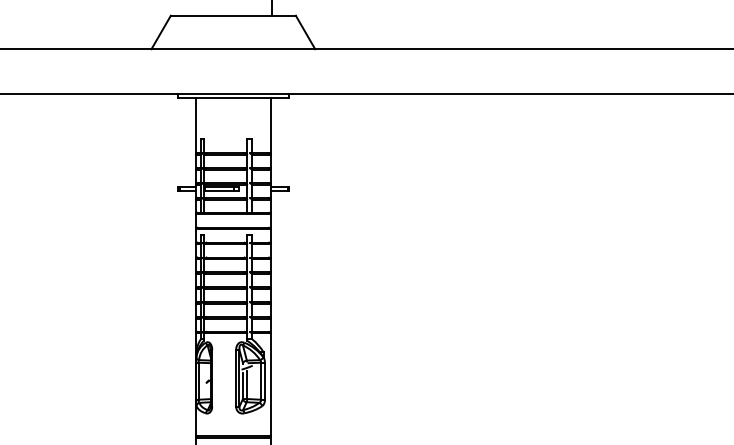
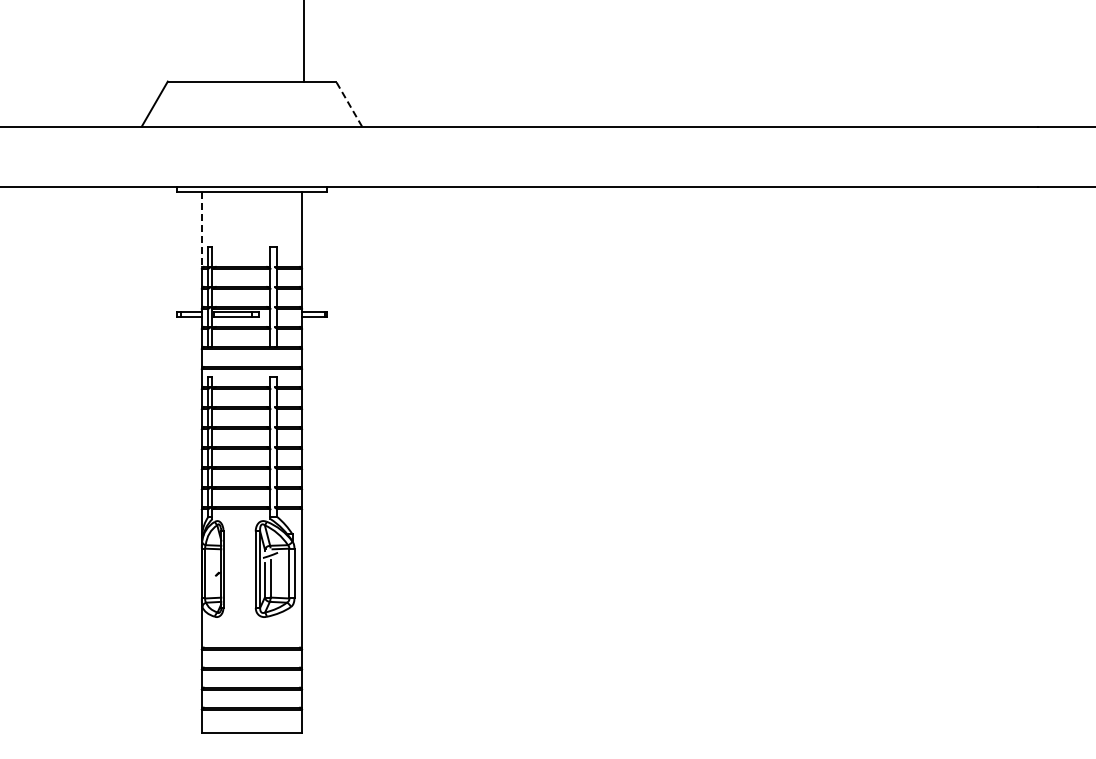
line: (305, 31) -> (348, 103), solid -> dashed
line: (195, 125) -> (201, 229), solid -> dashed

